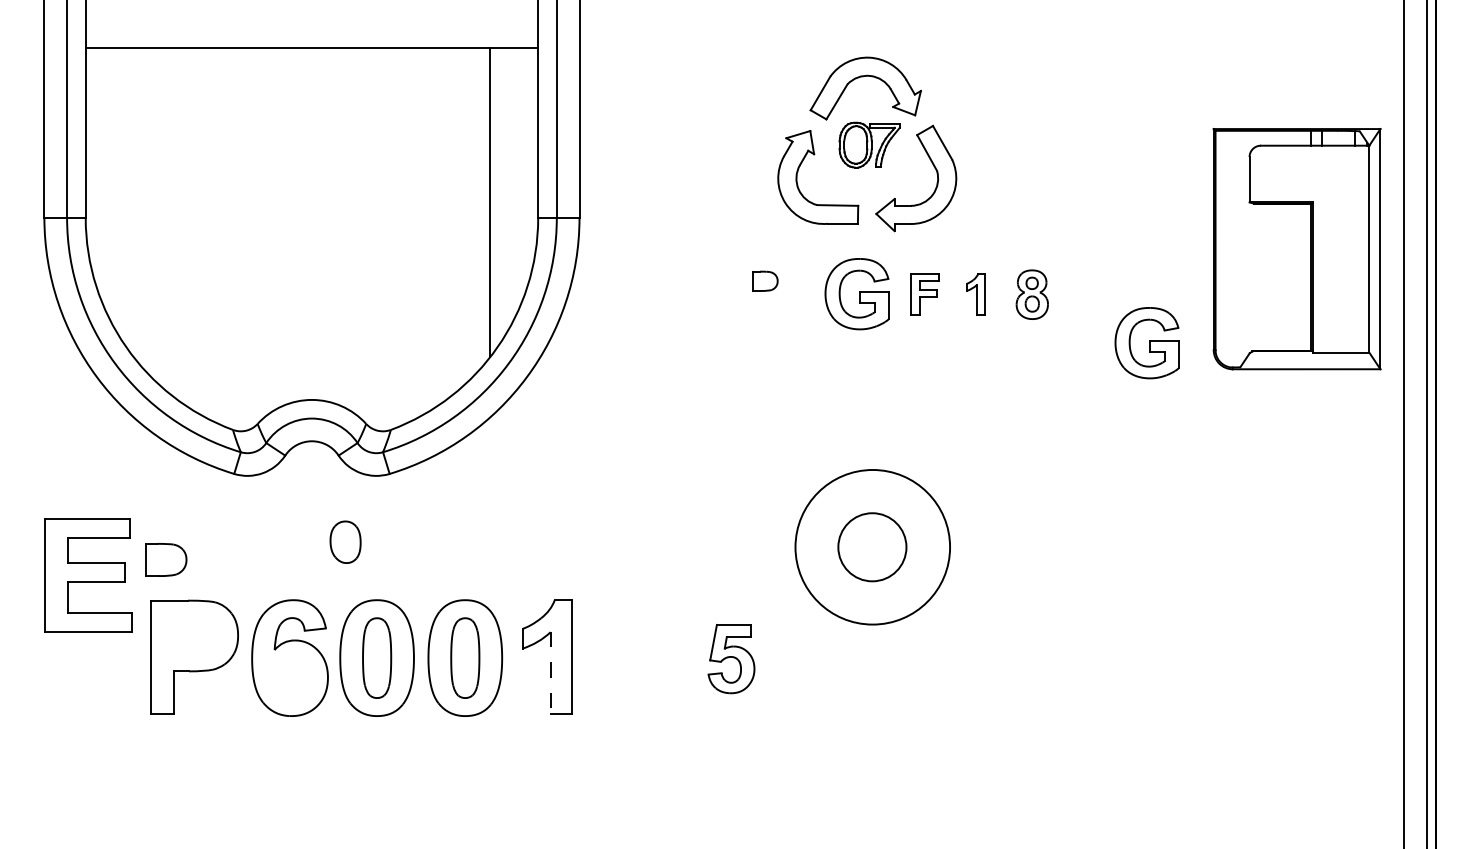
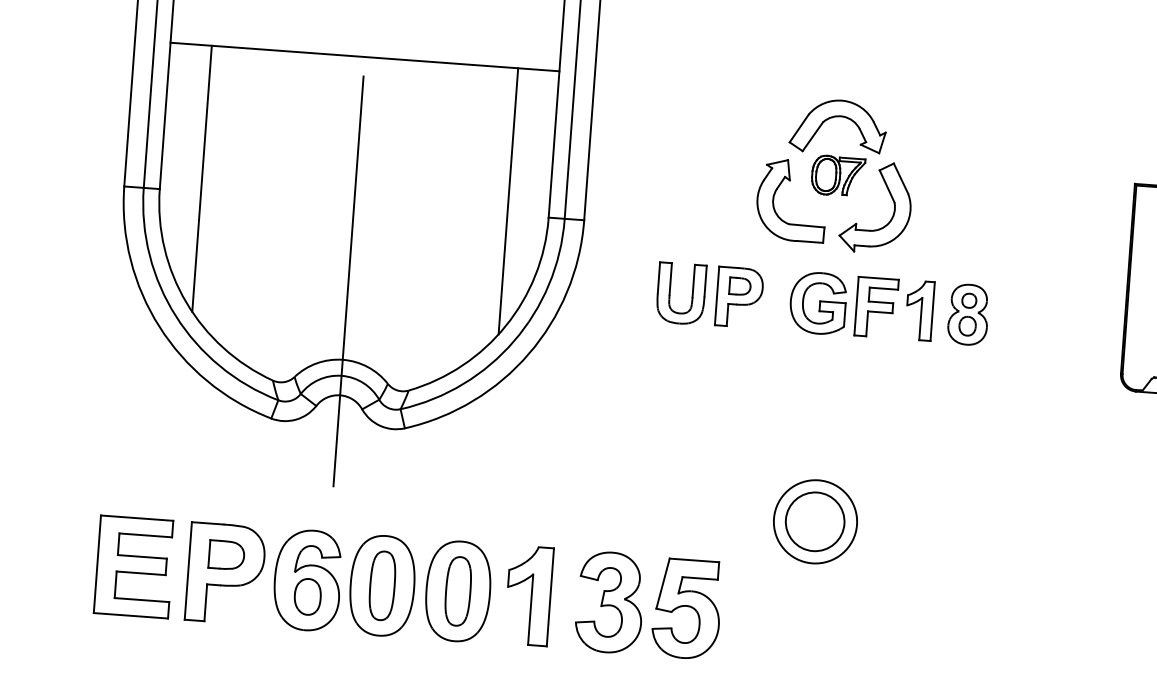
line: (133, 202) -> (201, 178), added
part: (765, 293) -> (739, 296), added
part: (925, 293) -> (876, 307), size x1.67
part: (975, 293) -> (919, 310), size x1.67
part: (710, 294) -> (691, 294), added
part: (1032, 294) -> (968, 314), size x1.43
line: (311, 308) -> (348, 281), added
part: (1146, 343) -> (1063, 363), removed
part: (345, 541) -> (307, 596), moved
circle: (872, 546) -> (815, 521), size x0.62
part: (166, 559) -> (226, 554), moved
part: (88, 575) -> (134, 567), moved
part: (641, 657) -> (609, 601), added
part: (731, 658) -> (687, 608), size x1.67
line: (550, 673) -> (530, 609), dashed -> solid

